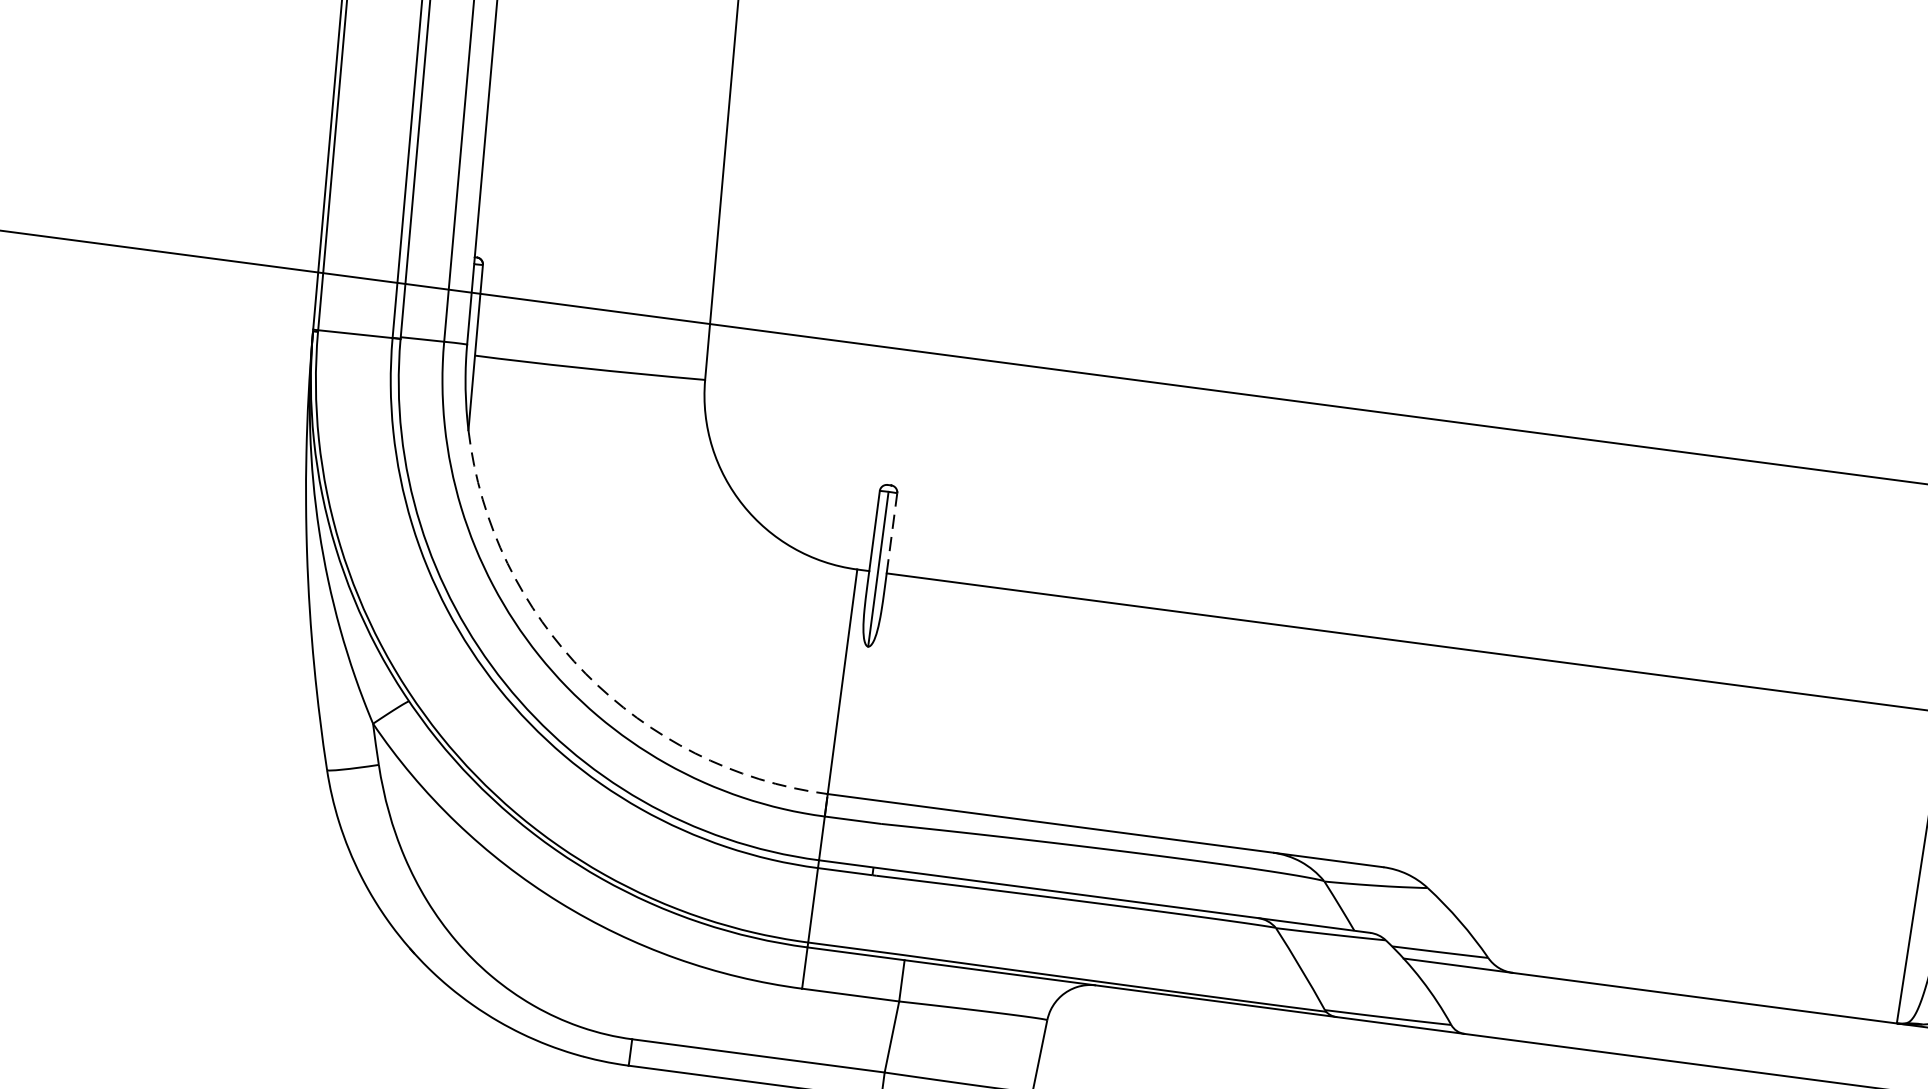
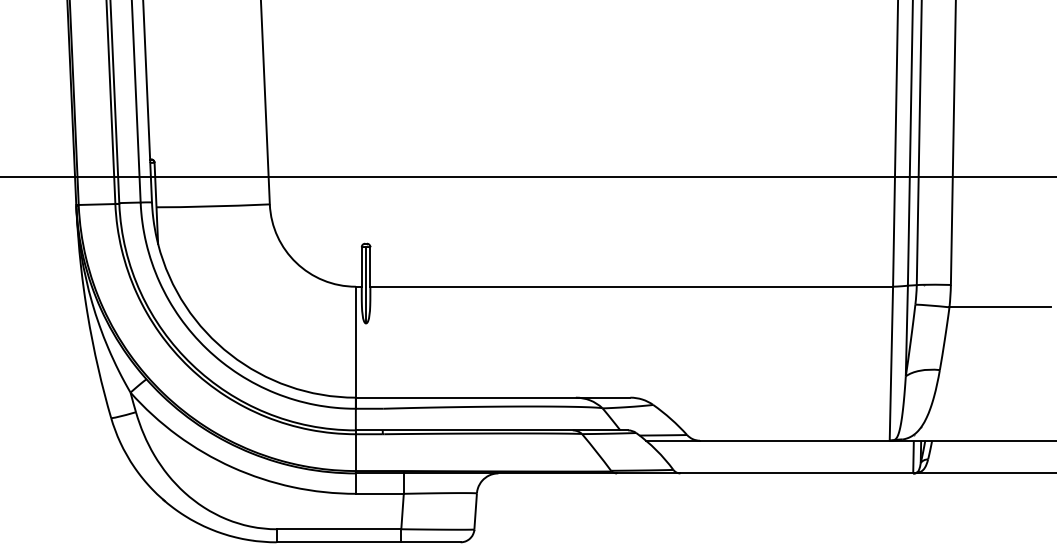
line: (892, 532) -> (370, 266), dashed -> solid
arc: (585, 673) -> (230, 354), dashed -> solid

